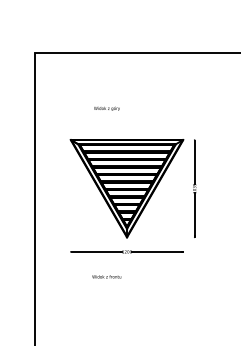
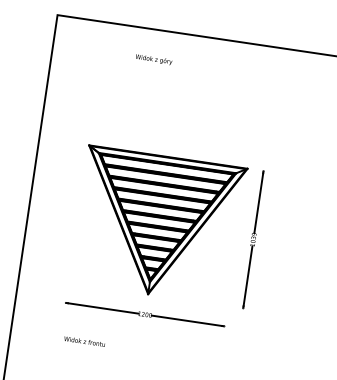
text: (106, 108) -> (153, 59), moved
text: (106, 276) -> (84, 341), moved

